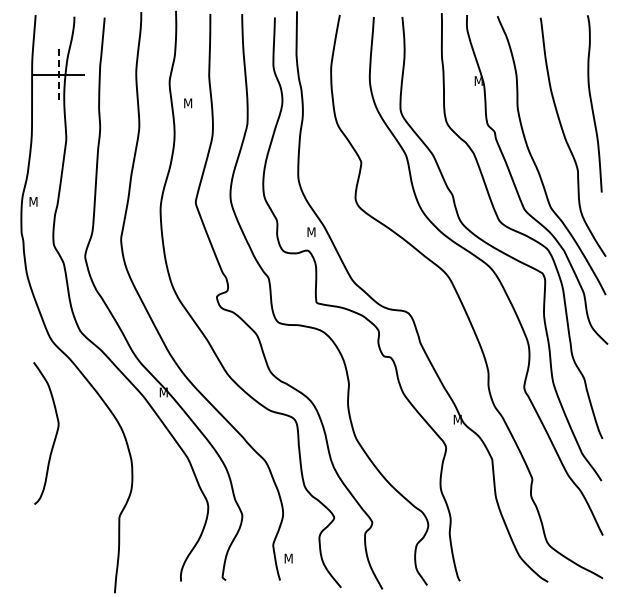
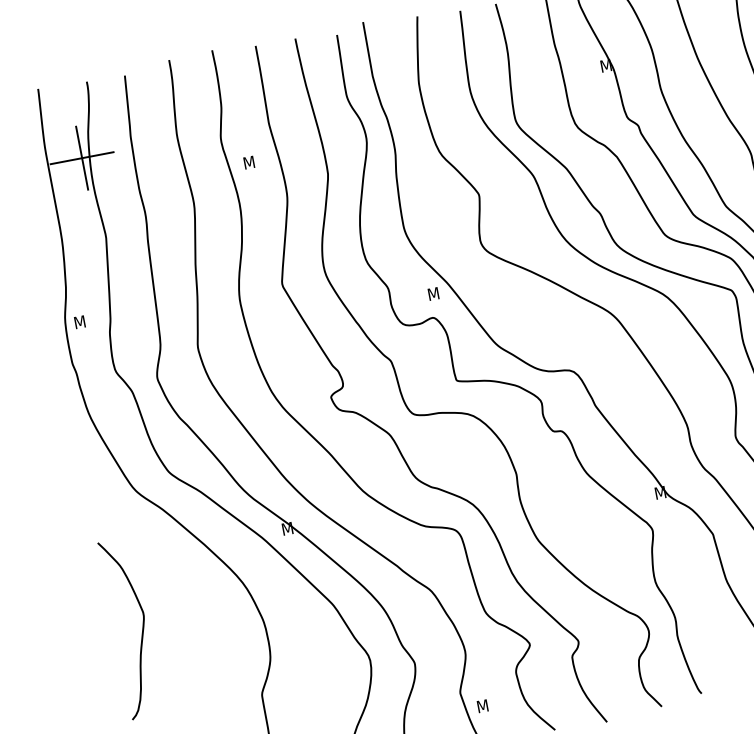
line: (59, 75) -> (82, 158), dashed -> solid
curve: (54, 437) -> (141, 631), moved

